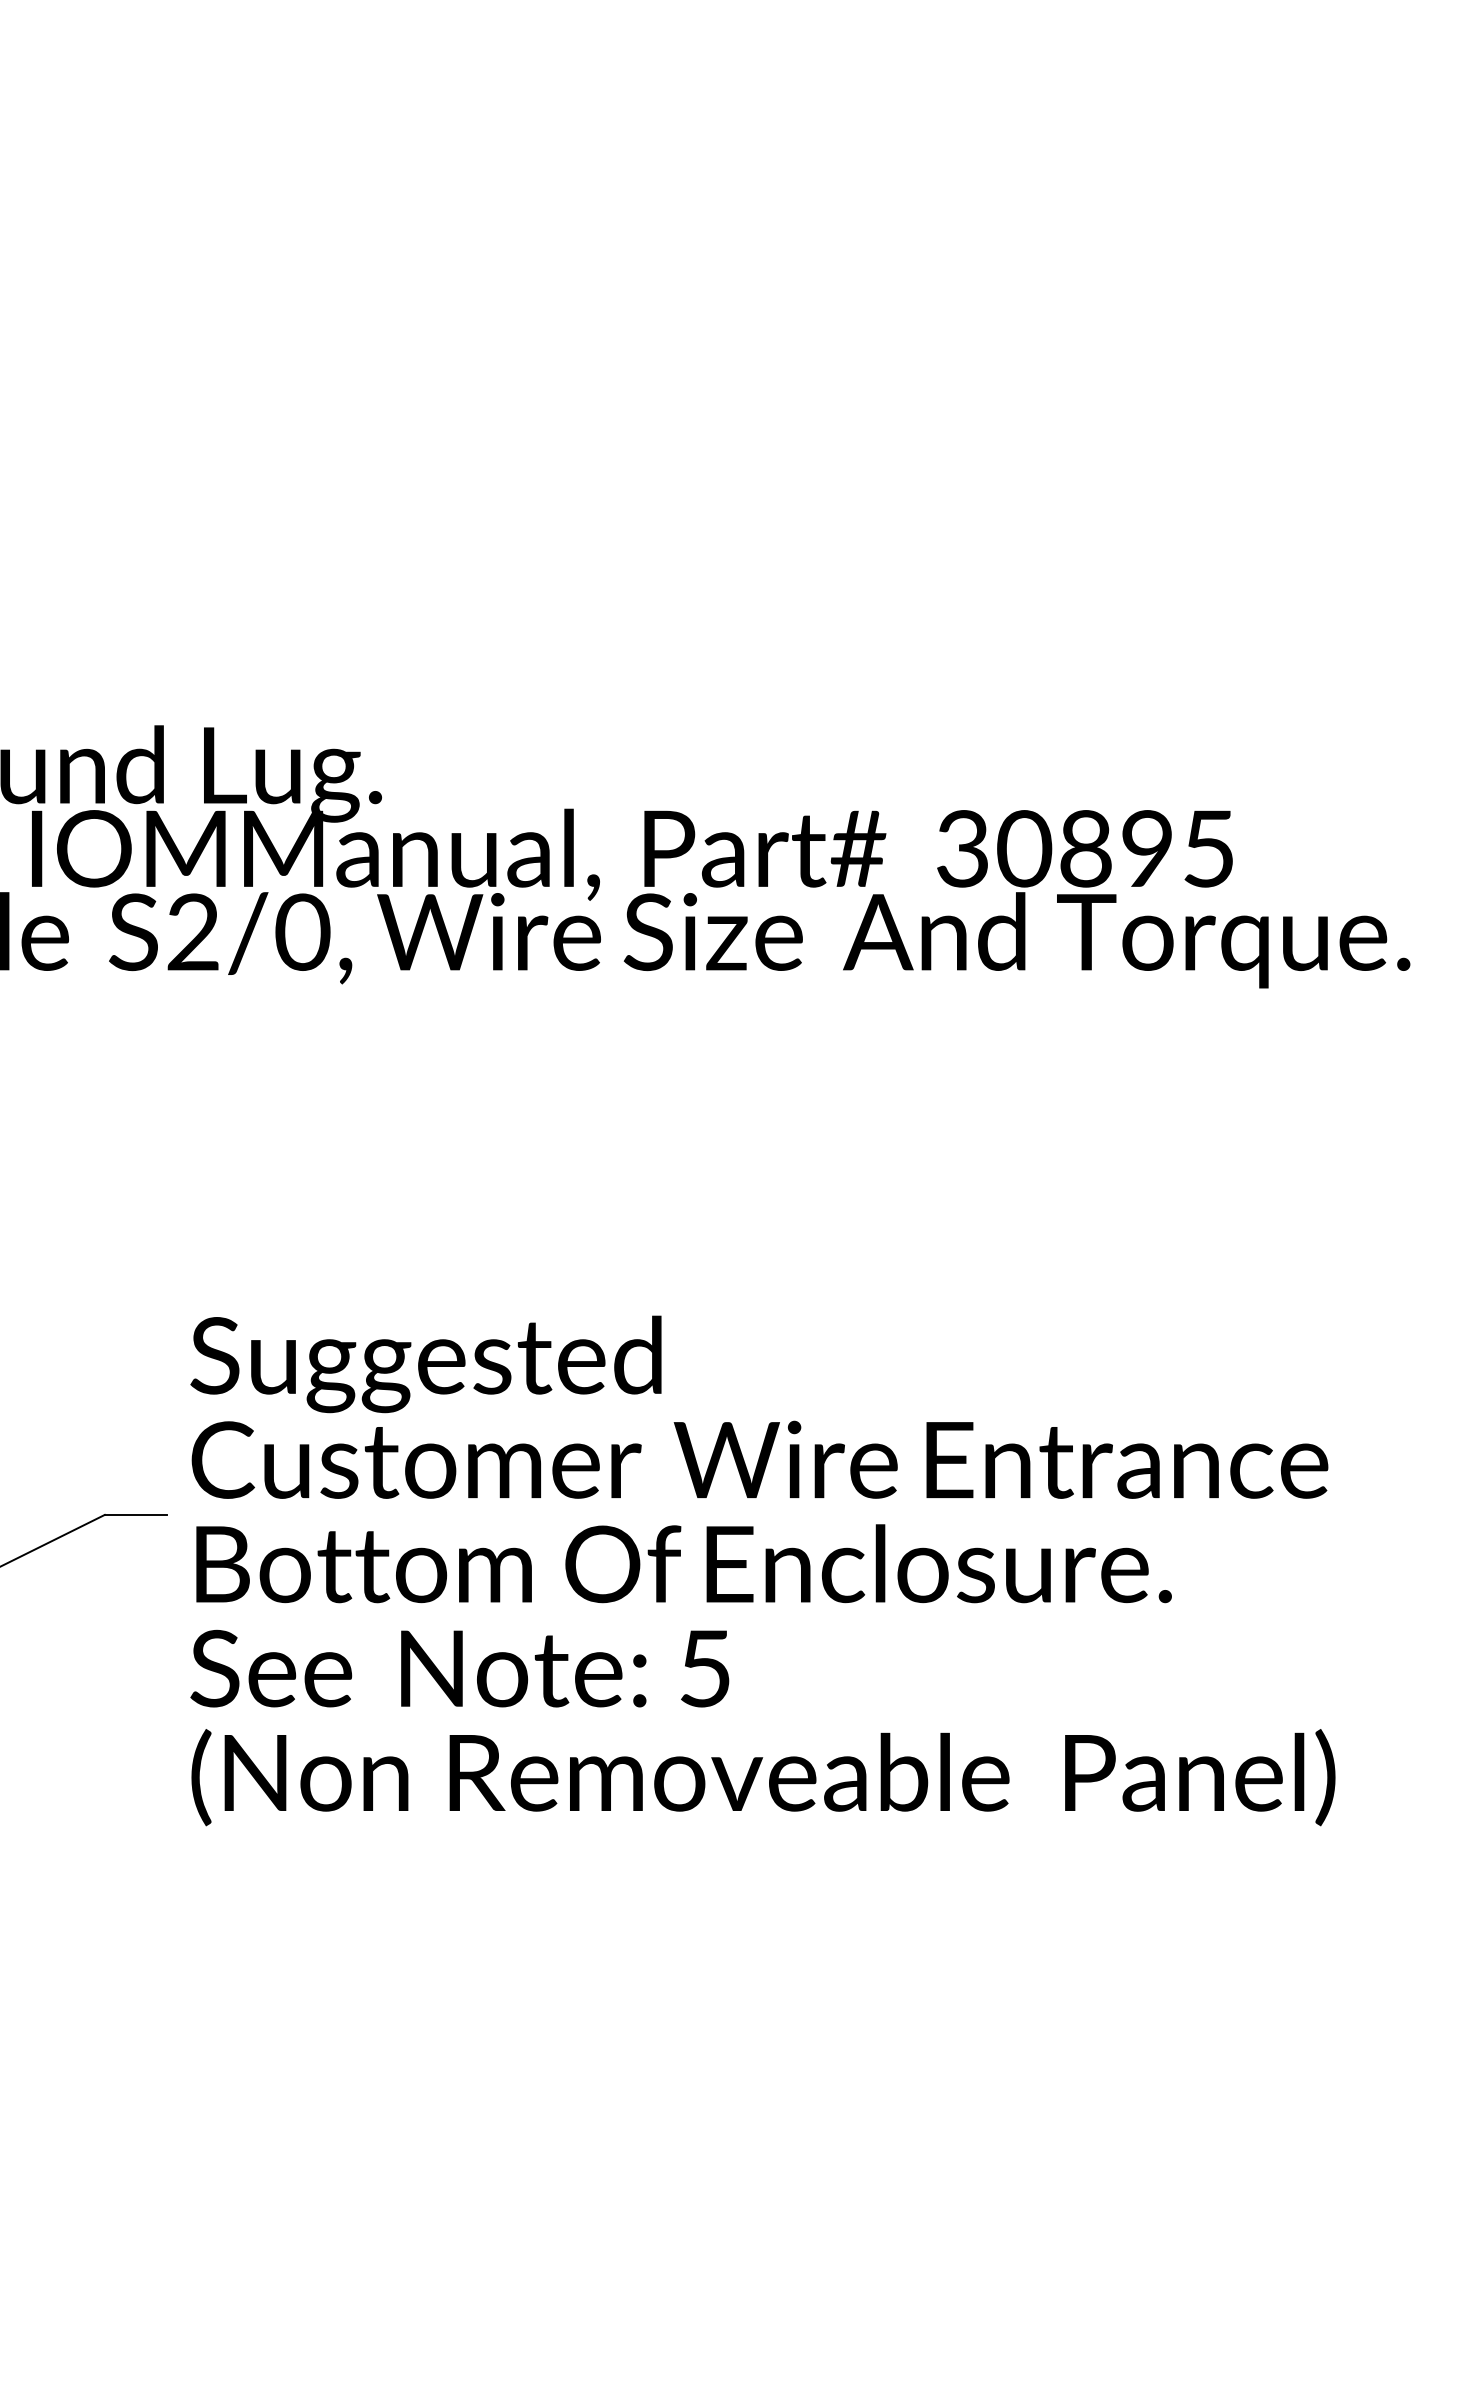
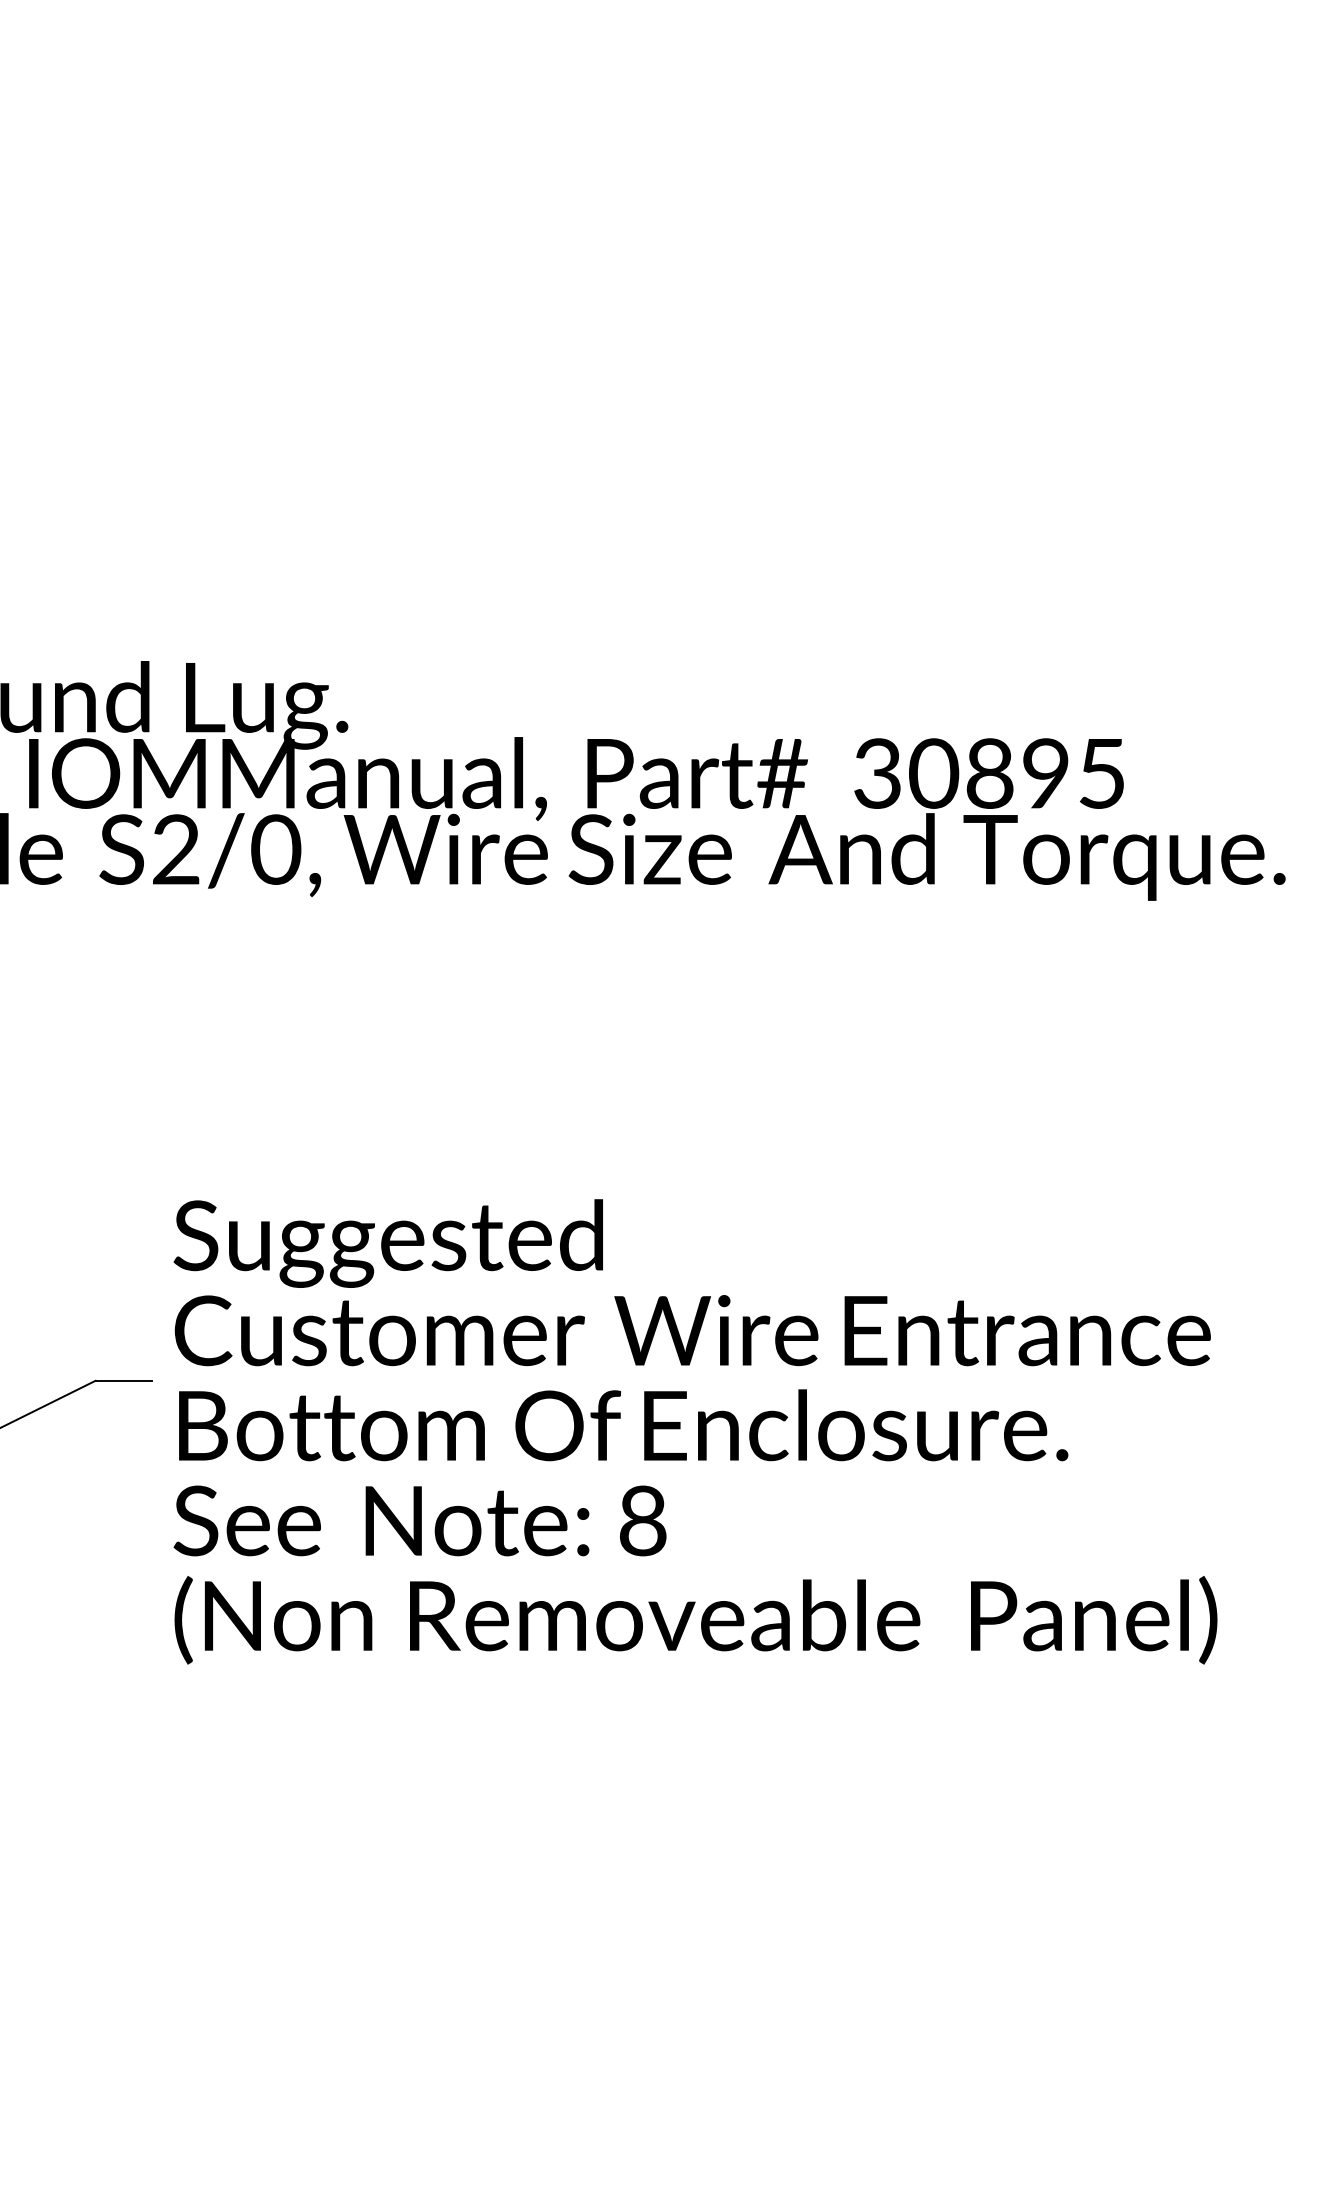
text: (704, 1668) -> (642, 1520), 5 -> 8

